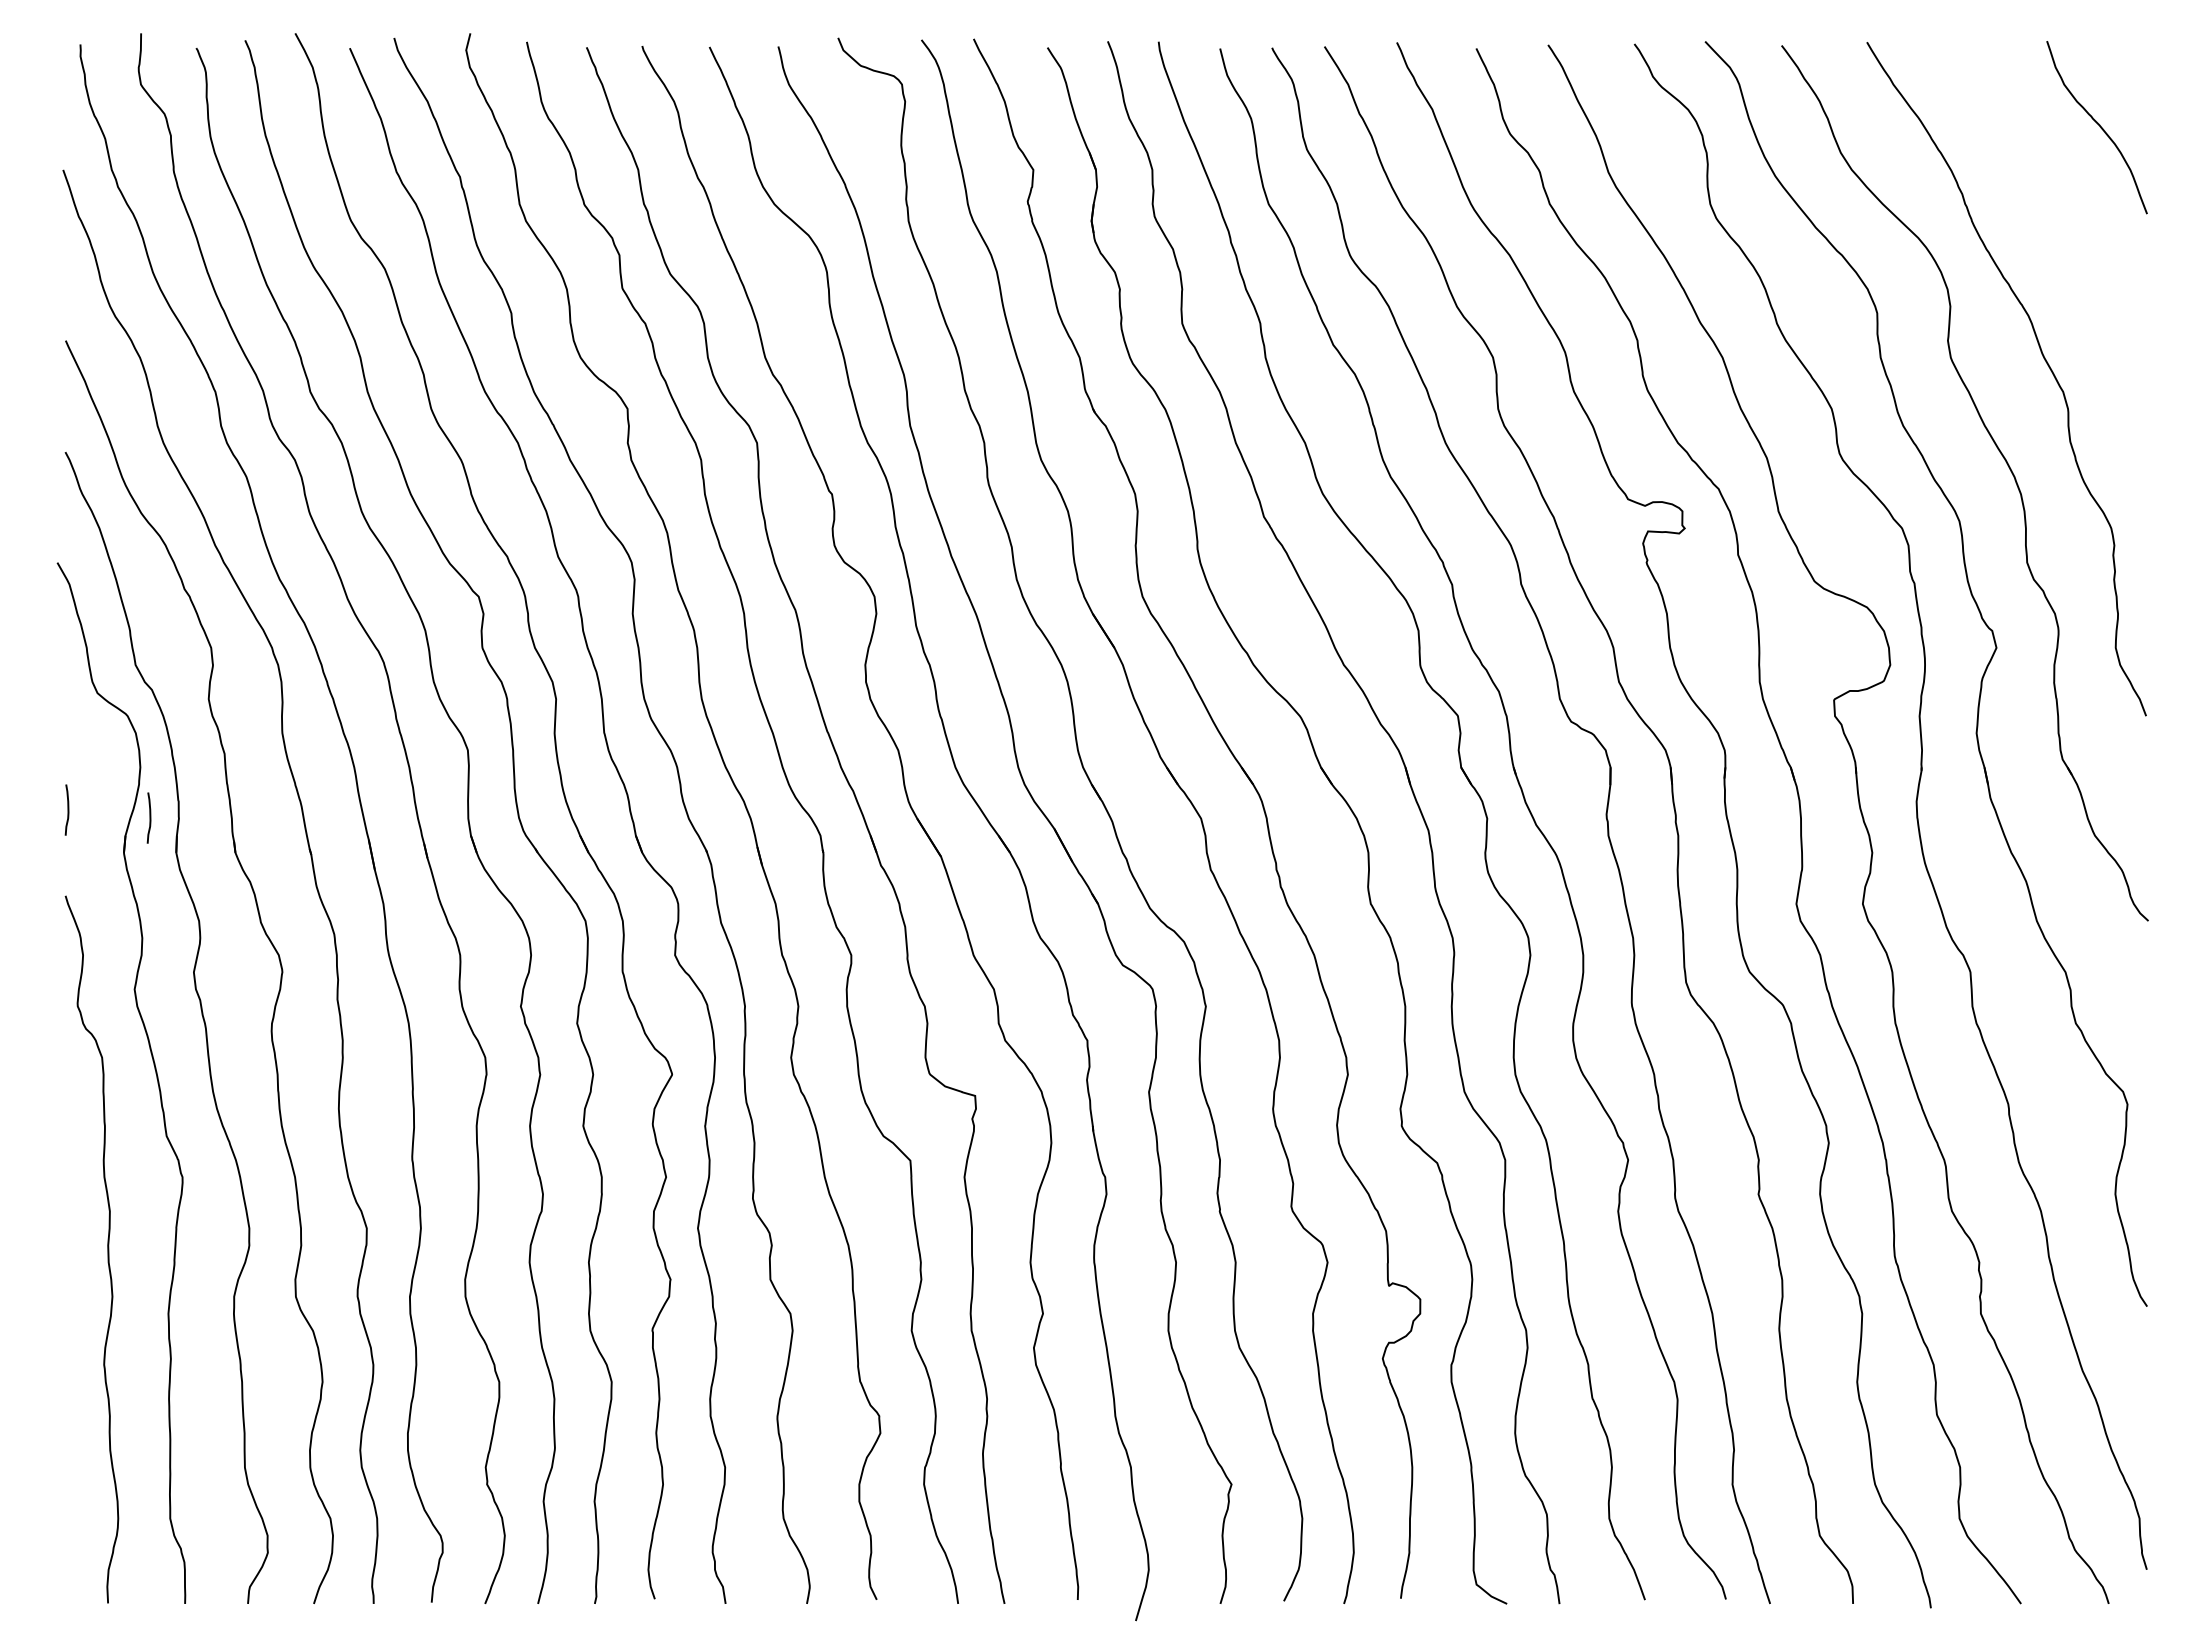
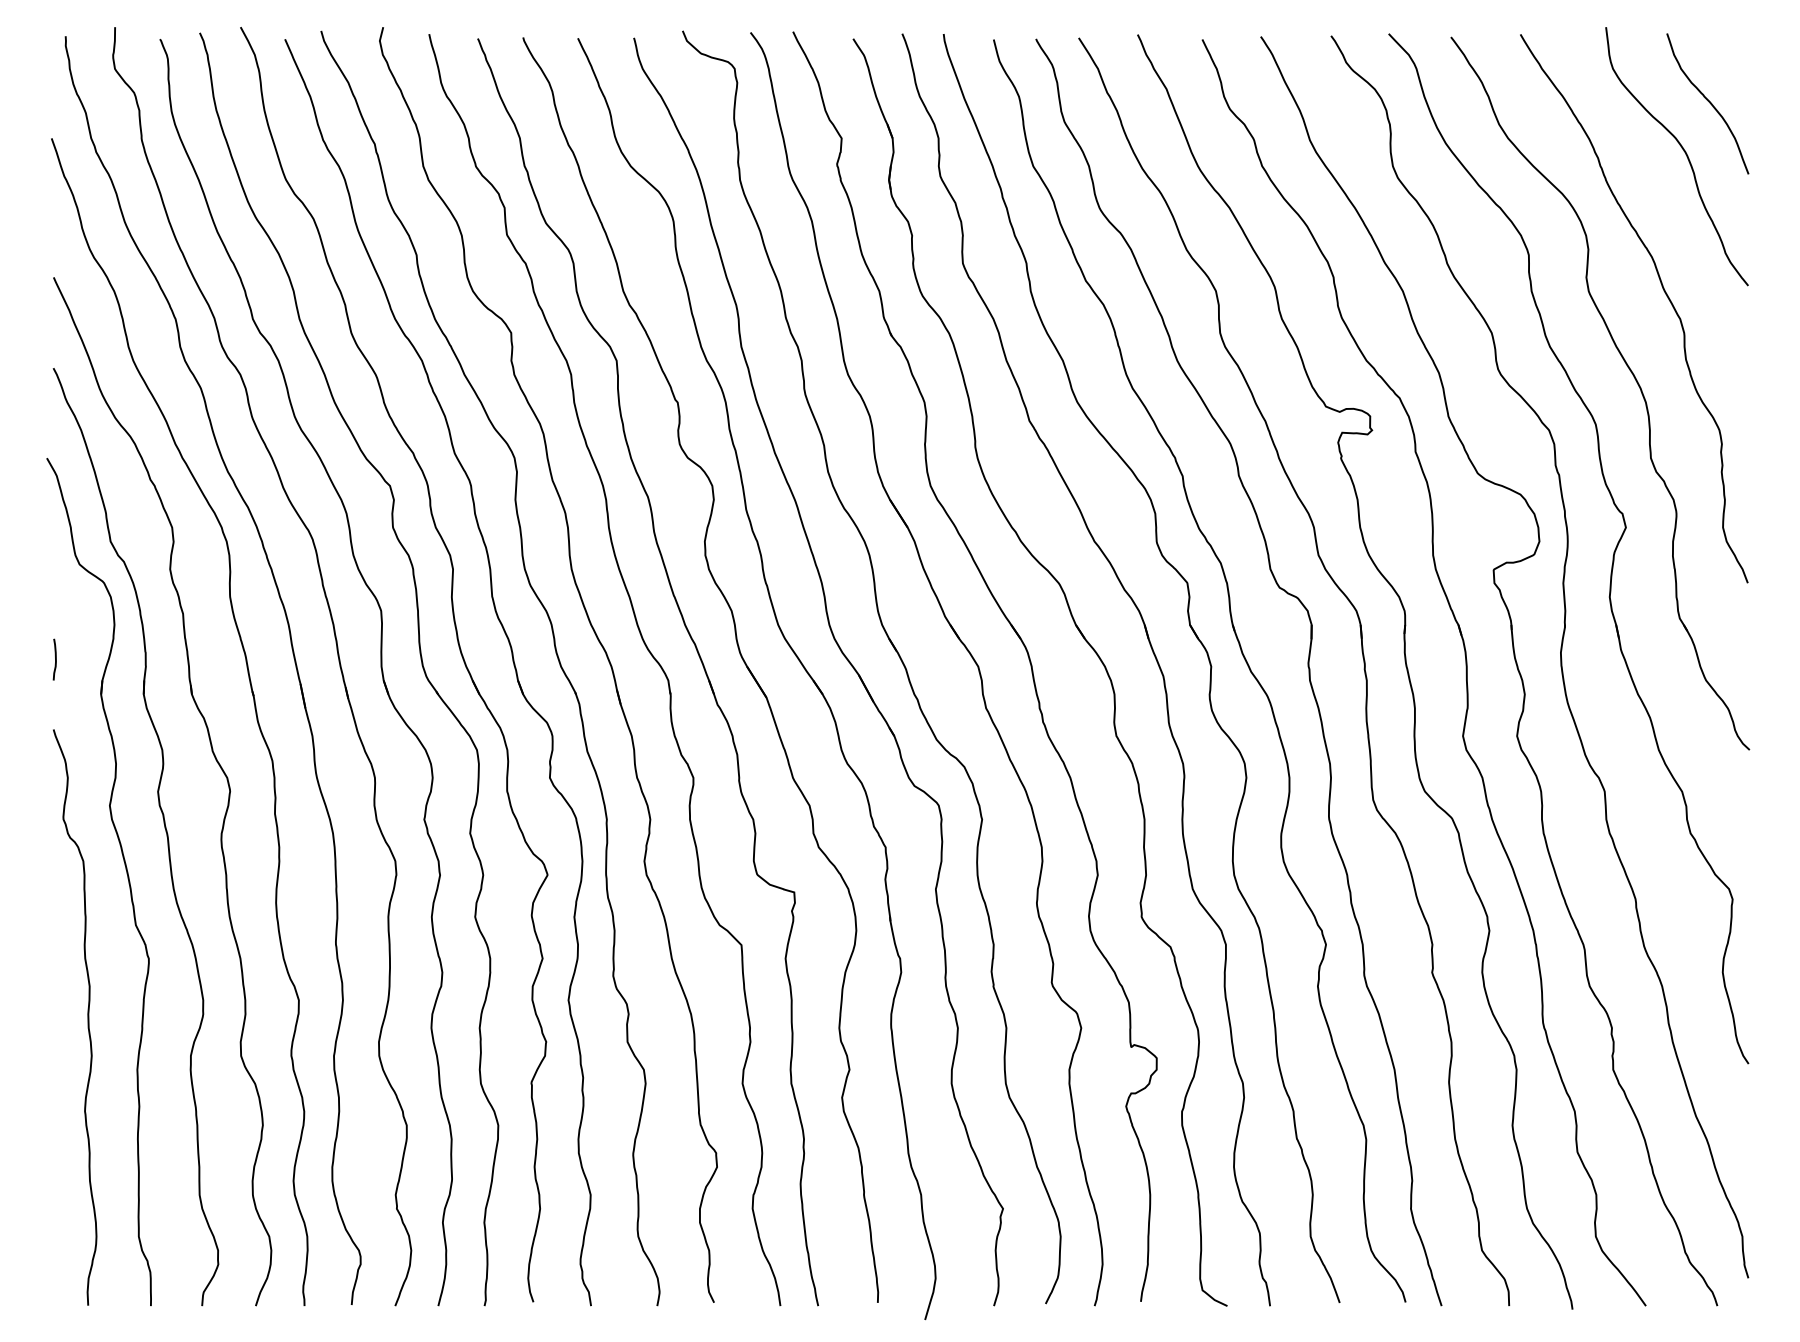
curve: (2068, 187) -> (1684, 152), added
curve: (149, 817) -> (121, 665), removed

